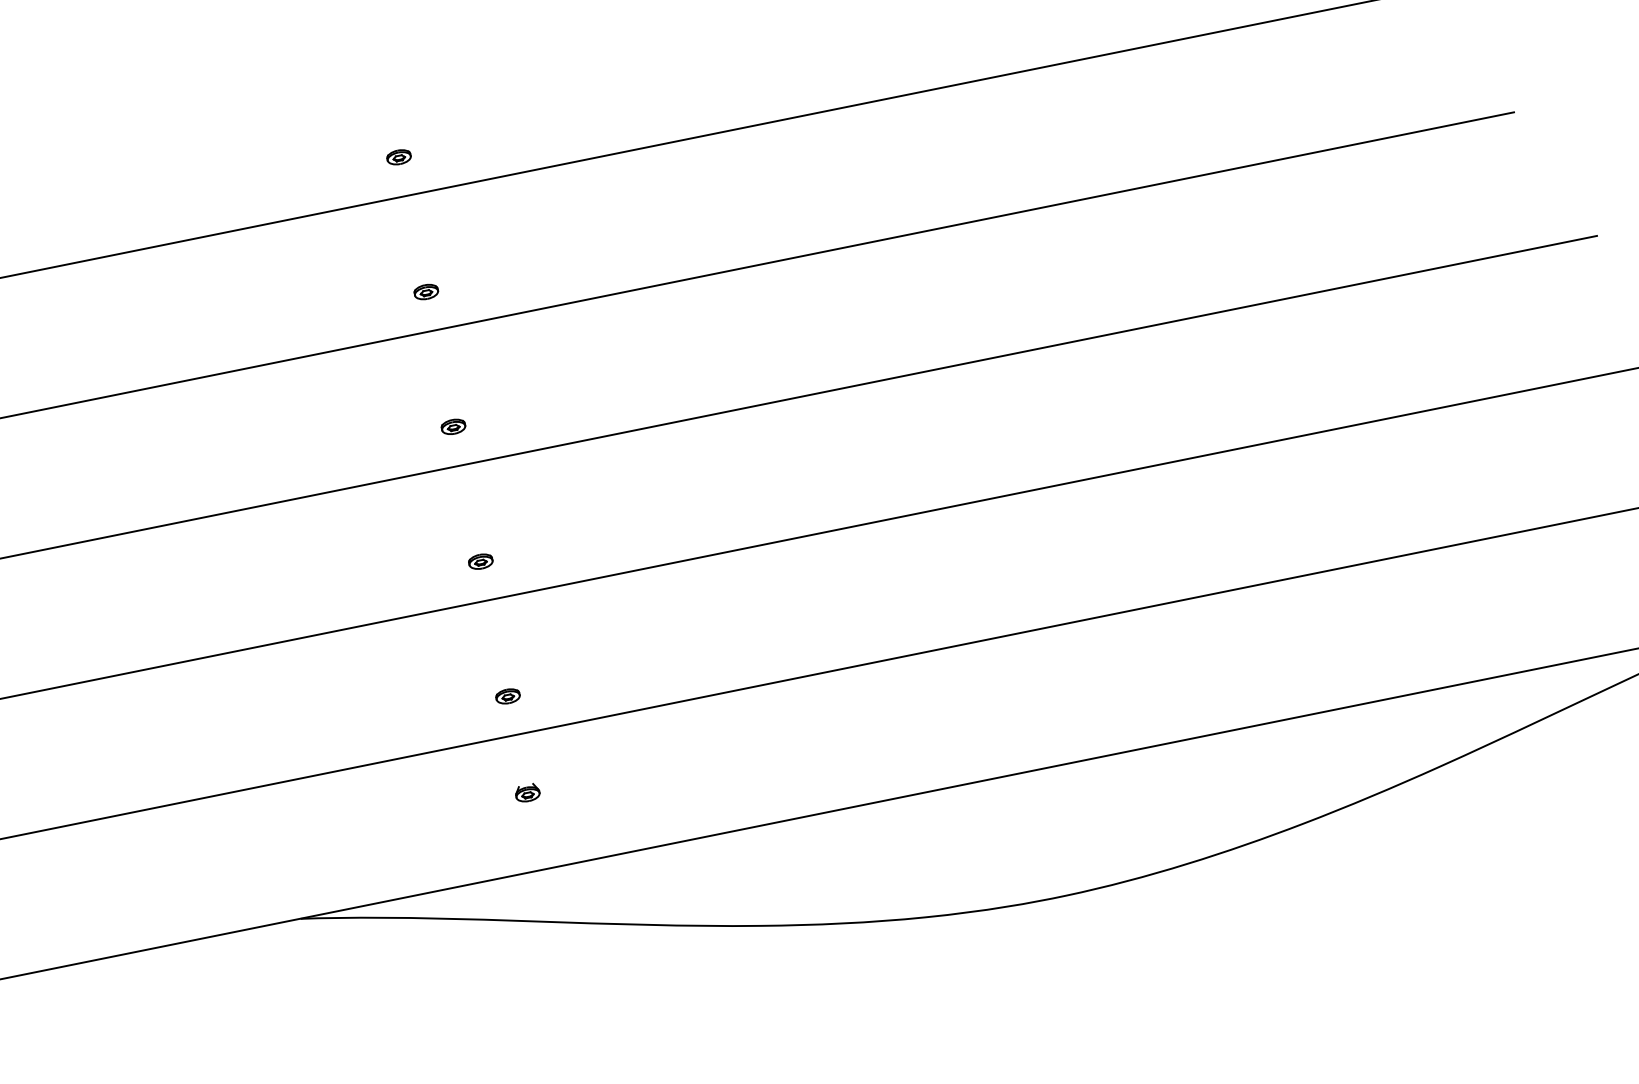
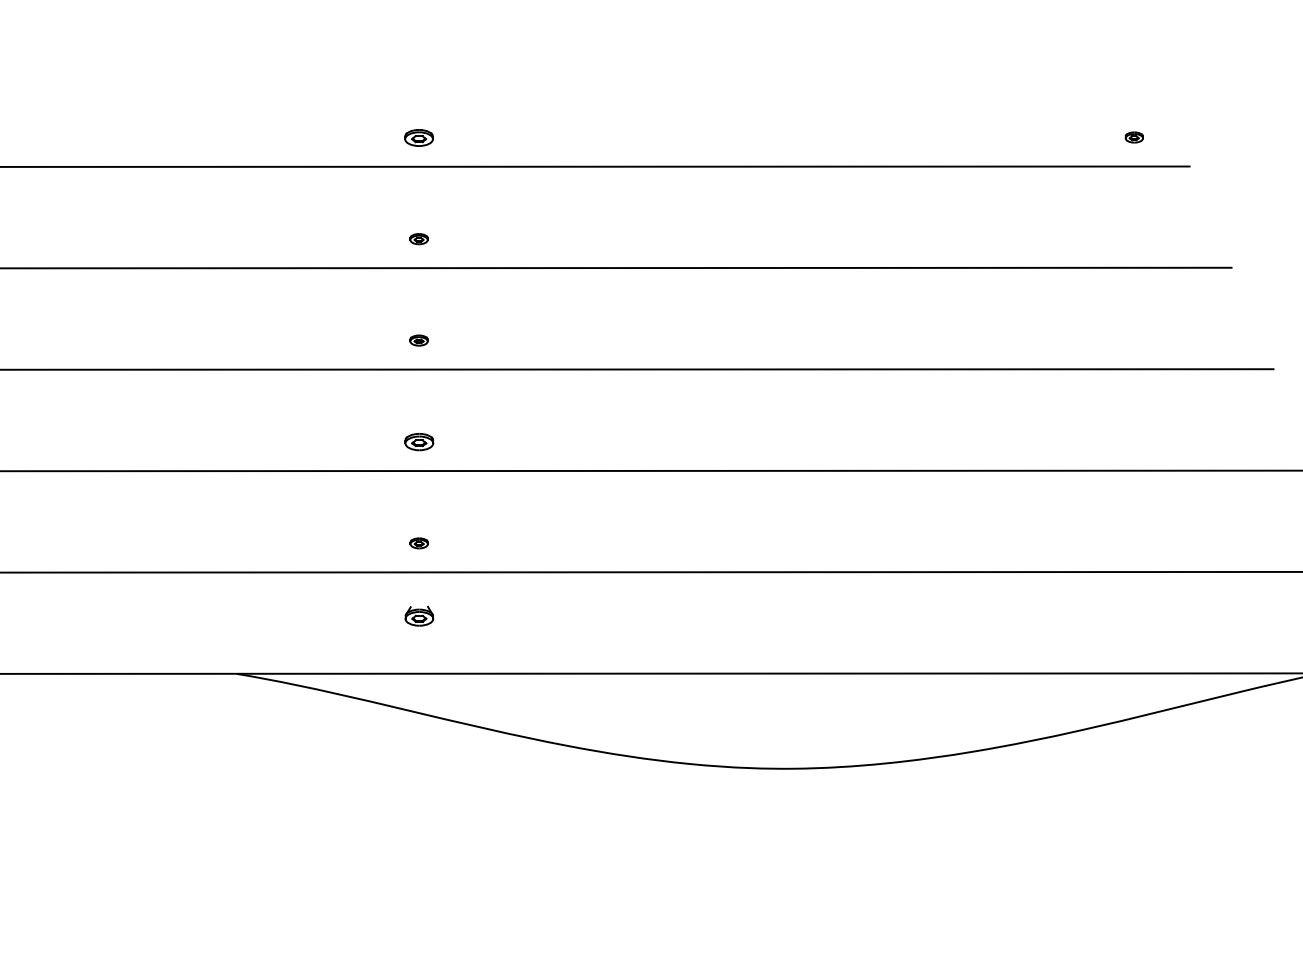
part: (398, 157) -> (418, 137), size x1.6
part: (479, 561) -> (418, 441), size x1.6
part: (526, 792) -> (418, 615), size x1.6

